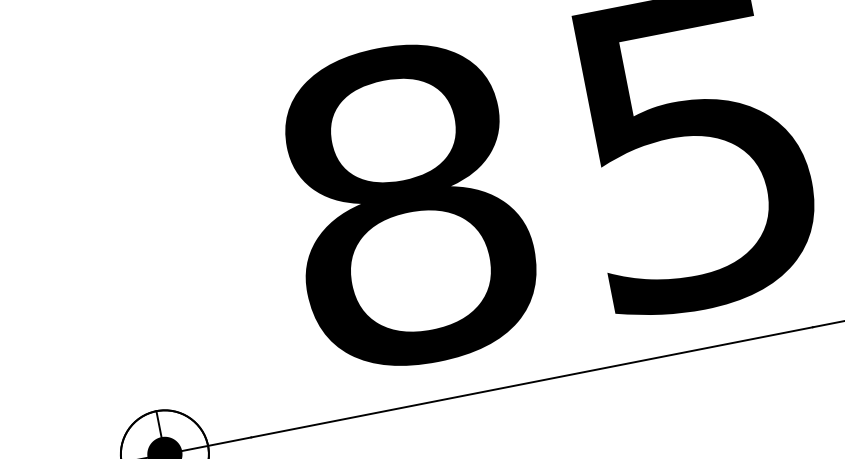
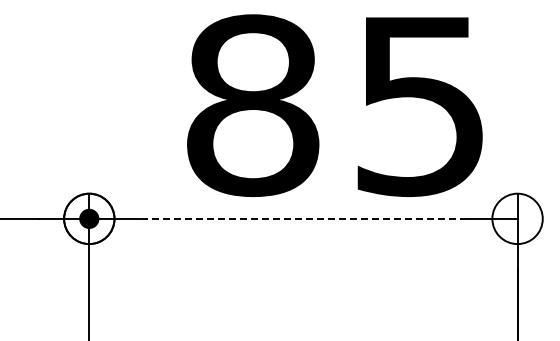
line: (532, 381) -> (303, 218), solid -> dashed

